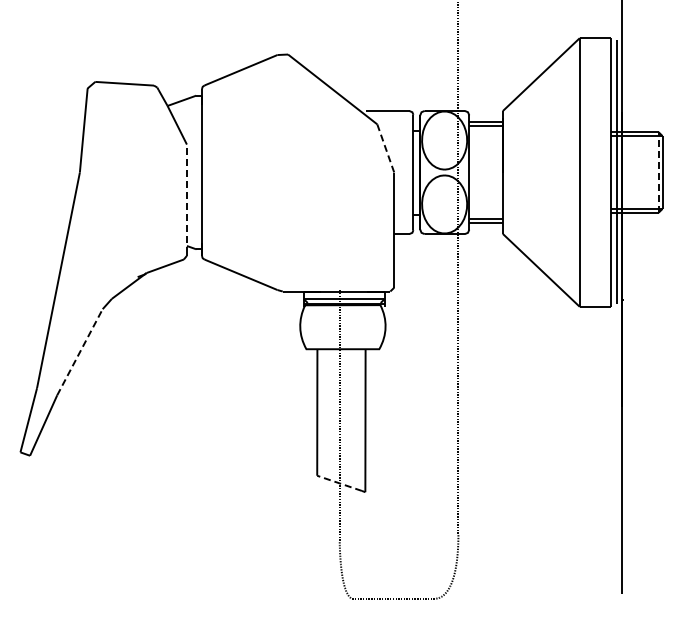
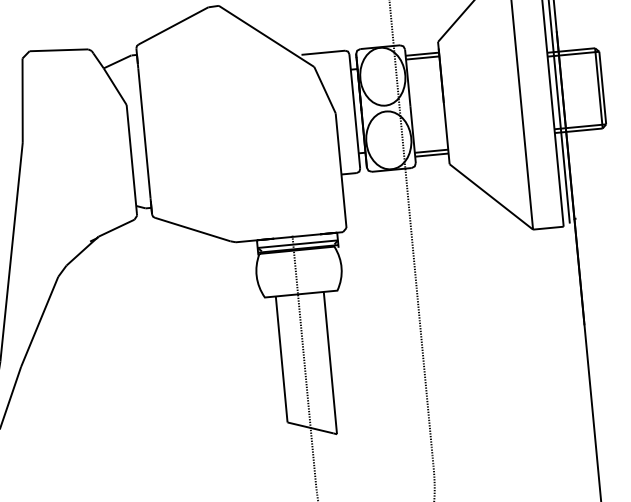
line: (385, 148) -> (324, 90), dashed -> solid
line: (658, 171) -> (598, 87), dashed -> solid
line: (186, 199) -> (131, 159), dashed -> solid
line: (79, 352) -> (39, 322), dashed -> solid
line: (339, 483) -> (310, 428), dashed -> solid

